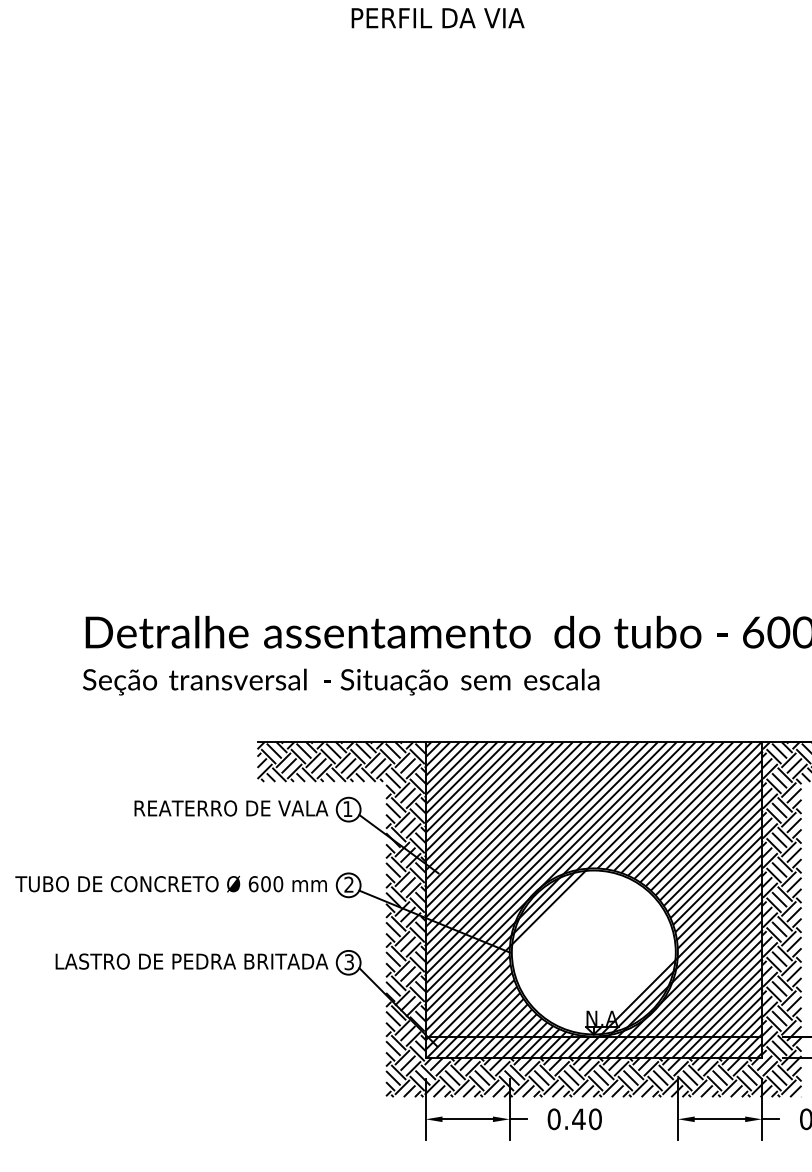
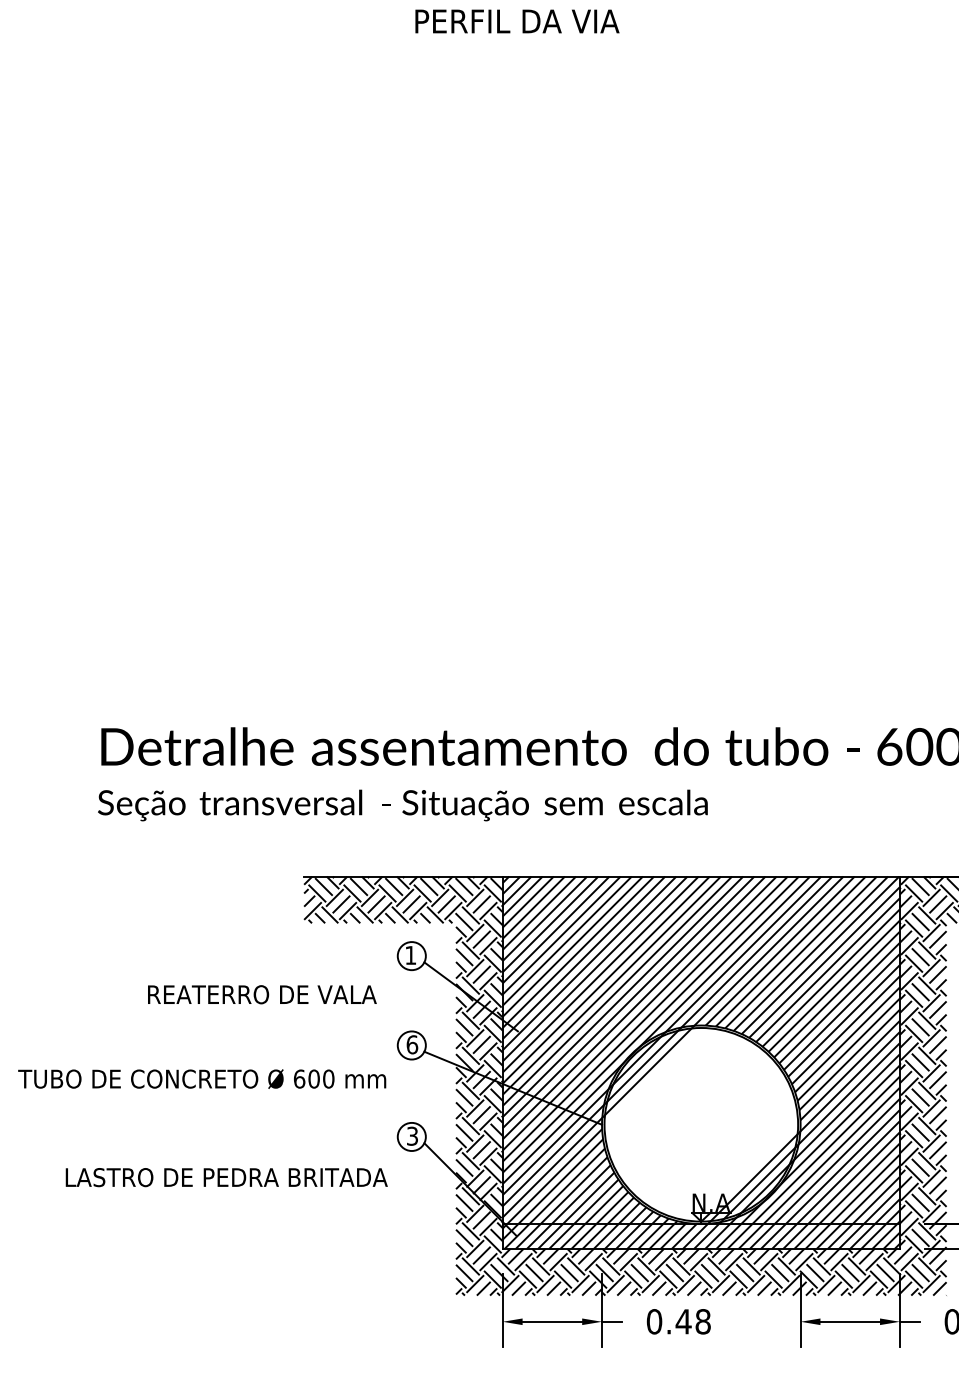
text: (231, 808) -> (262, 994), moved
text: (171, 883) -> (202, 1078), moved
text: (349, 884) -> (412, 1044), 2 -> 6
text: (191, 961) -> (226, 1177), moved
text: (594, 1119) -> (702, 1321), 0.40 -> 0.48

